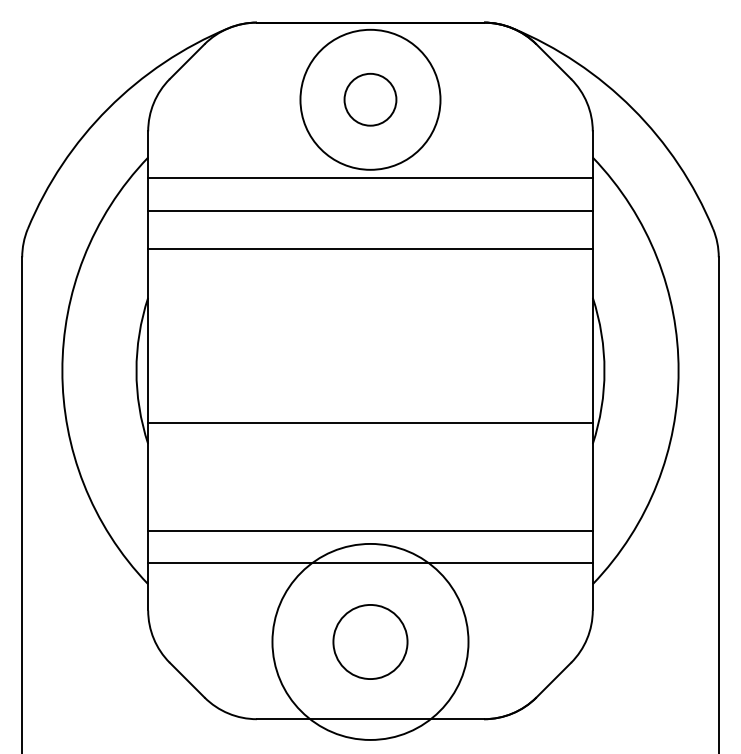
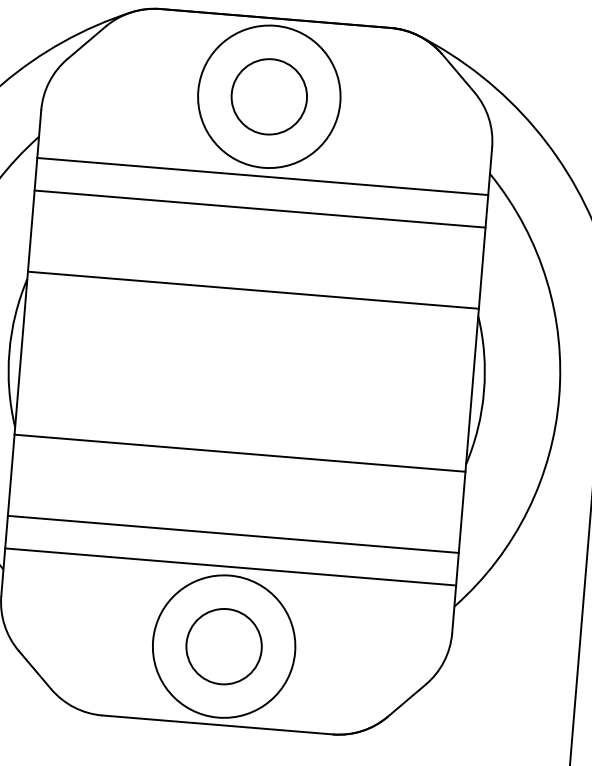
circle: (370, 99) -> (269, 96), size x1.43
line: (370, 248) -> (253, 290), moved
line: (370, 423) -> (240, 453), moved
circle: (370, 641) -> (224, 646), size x0.71

